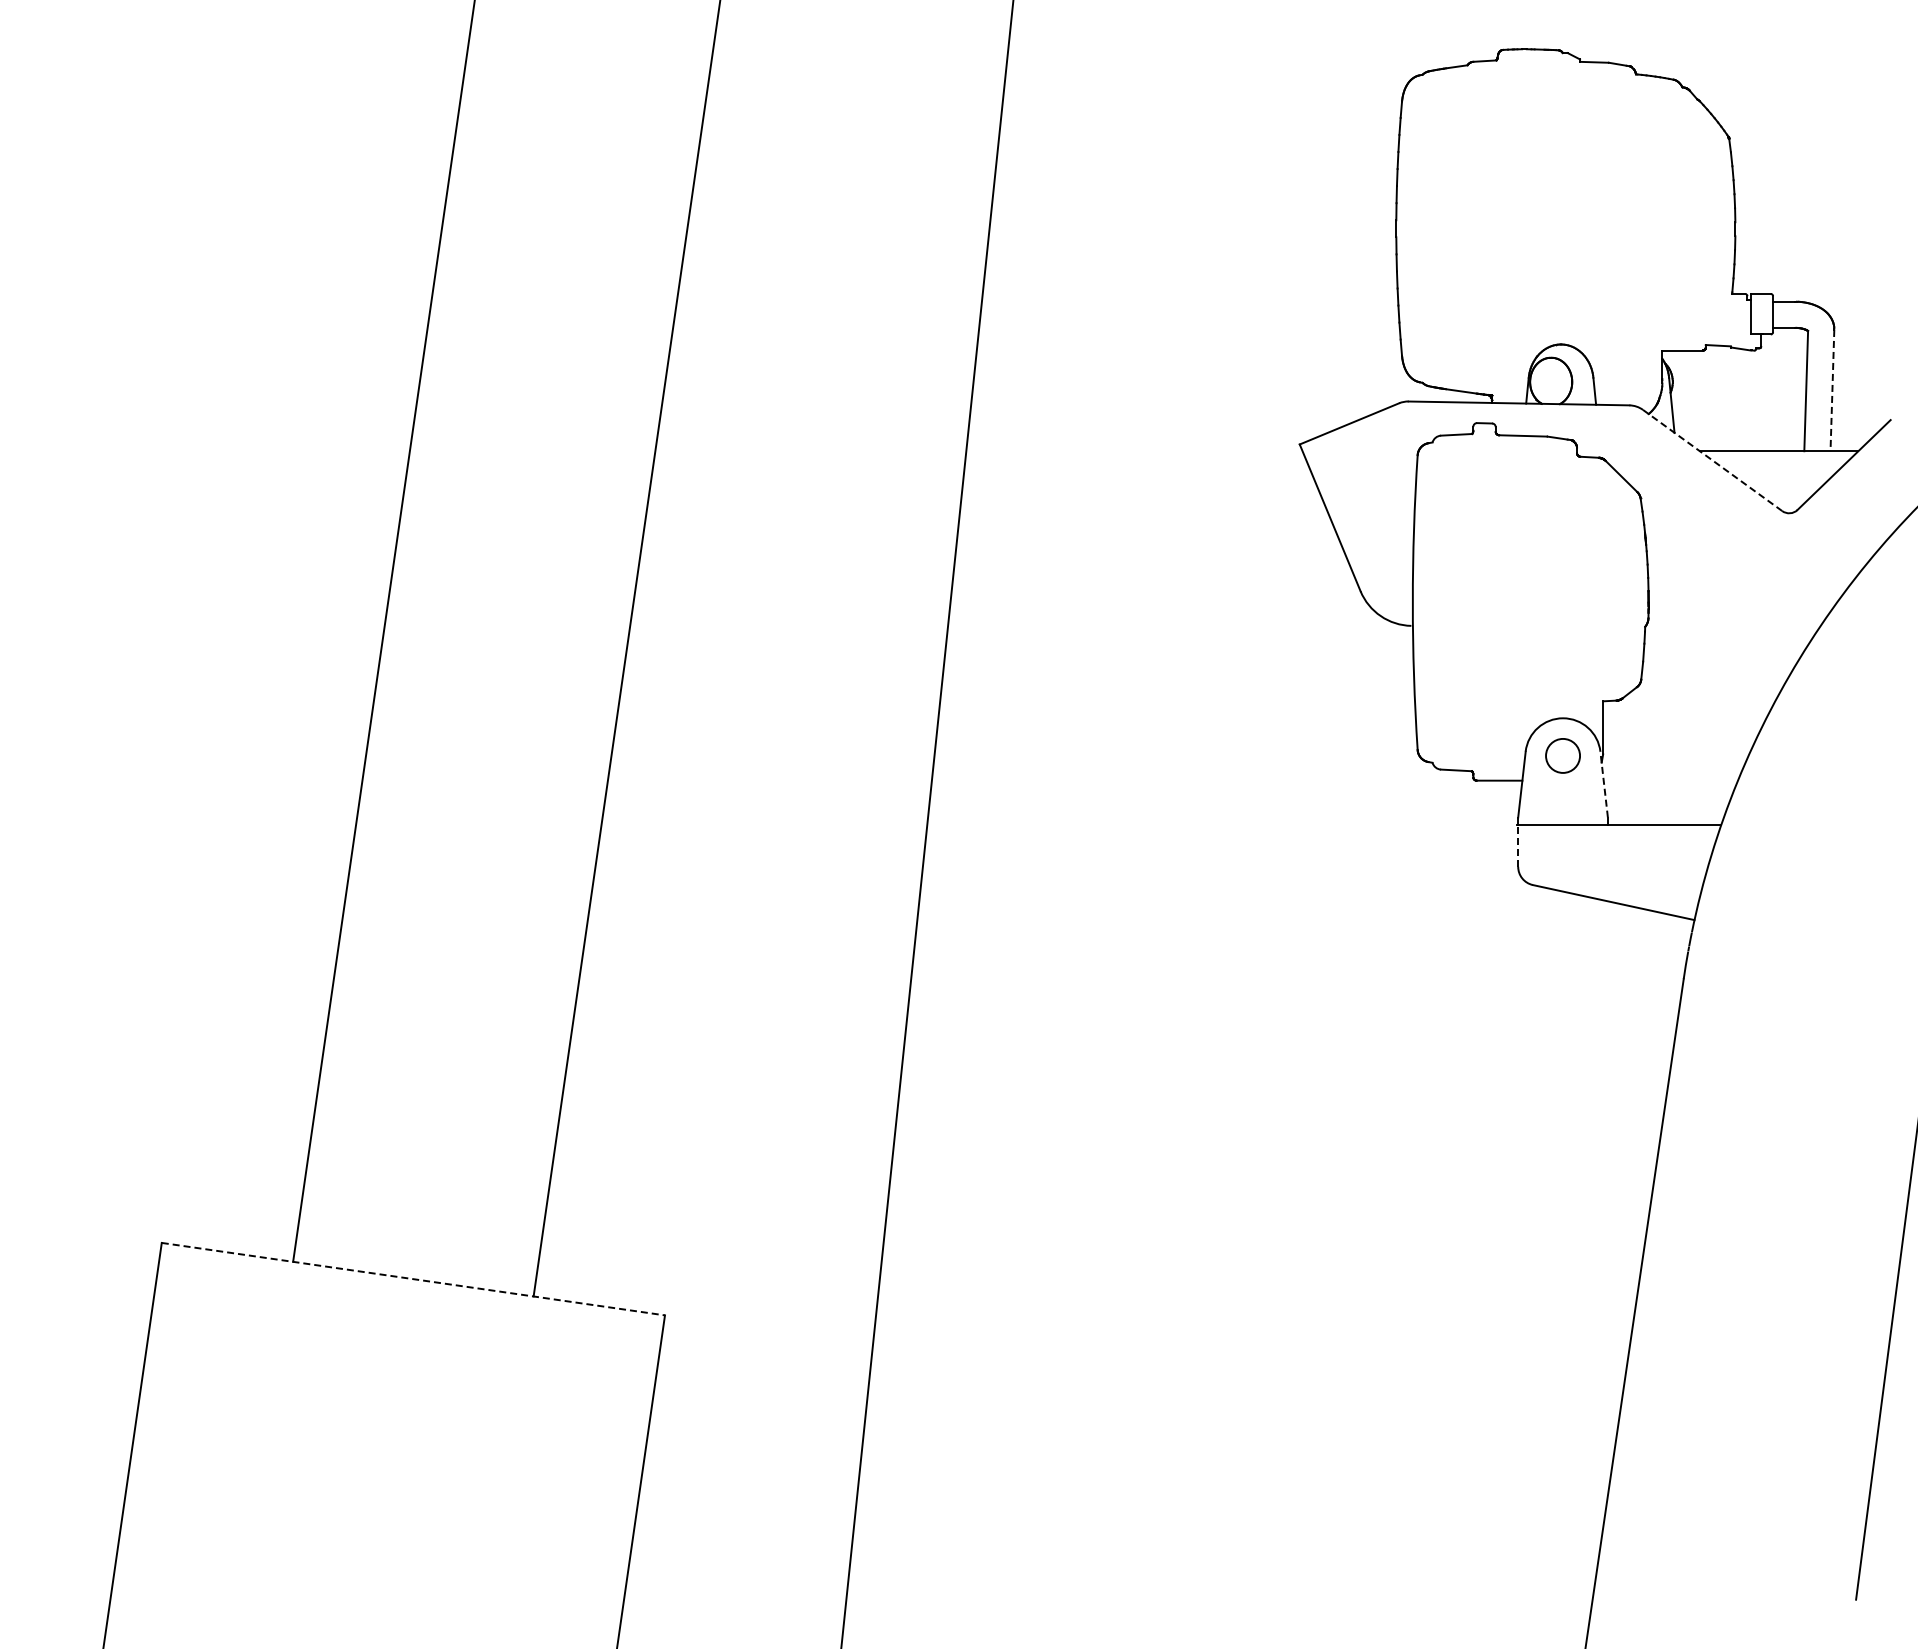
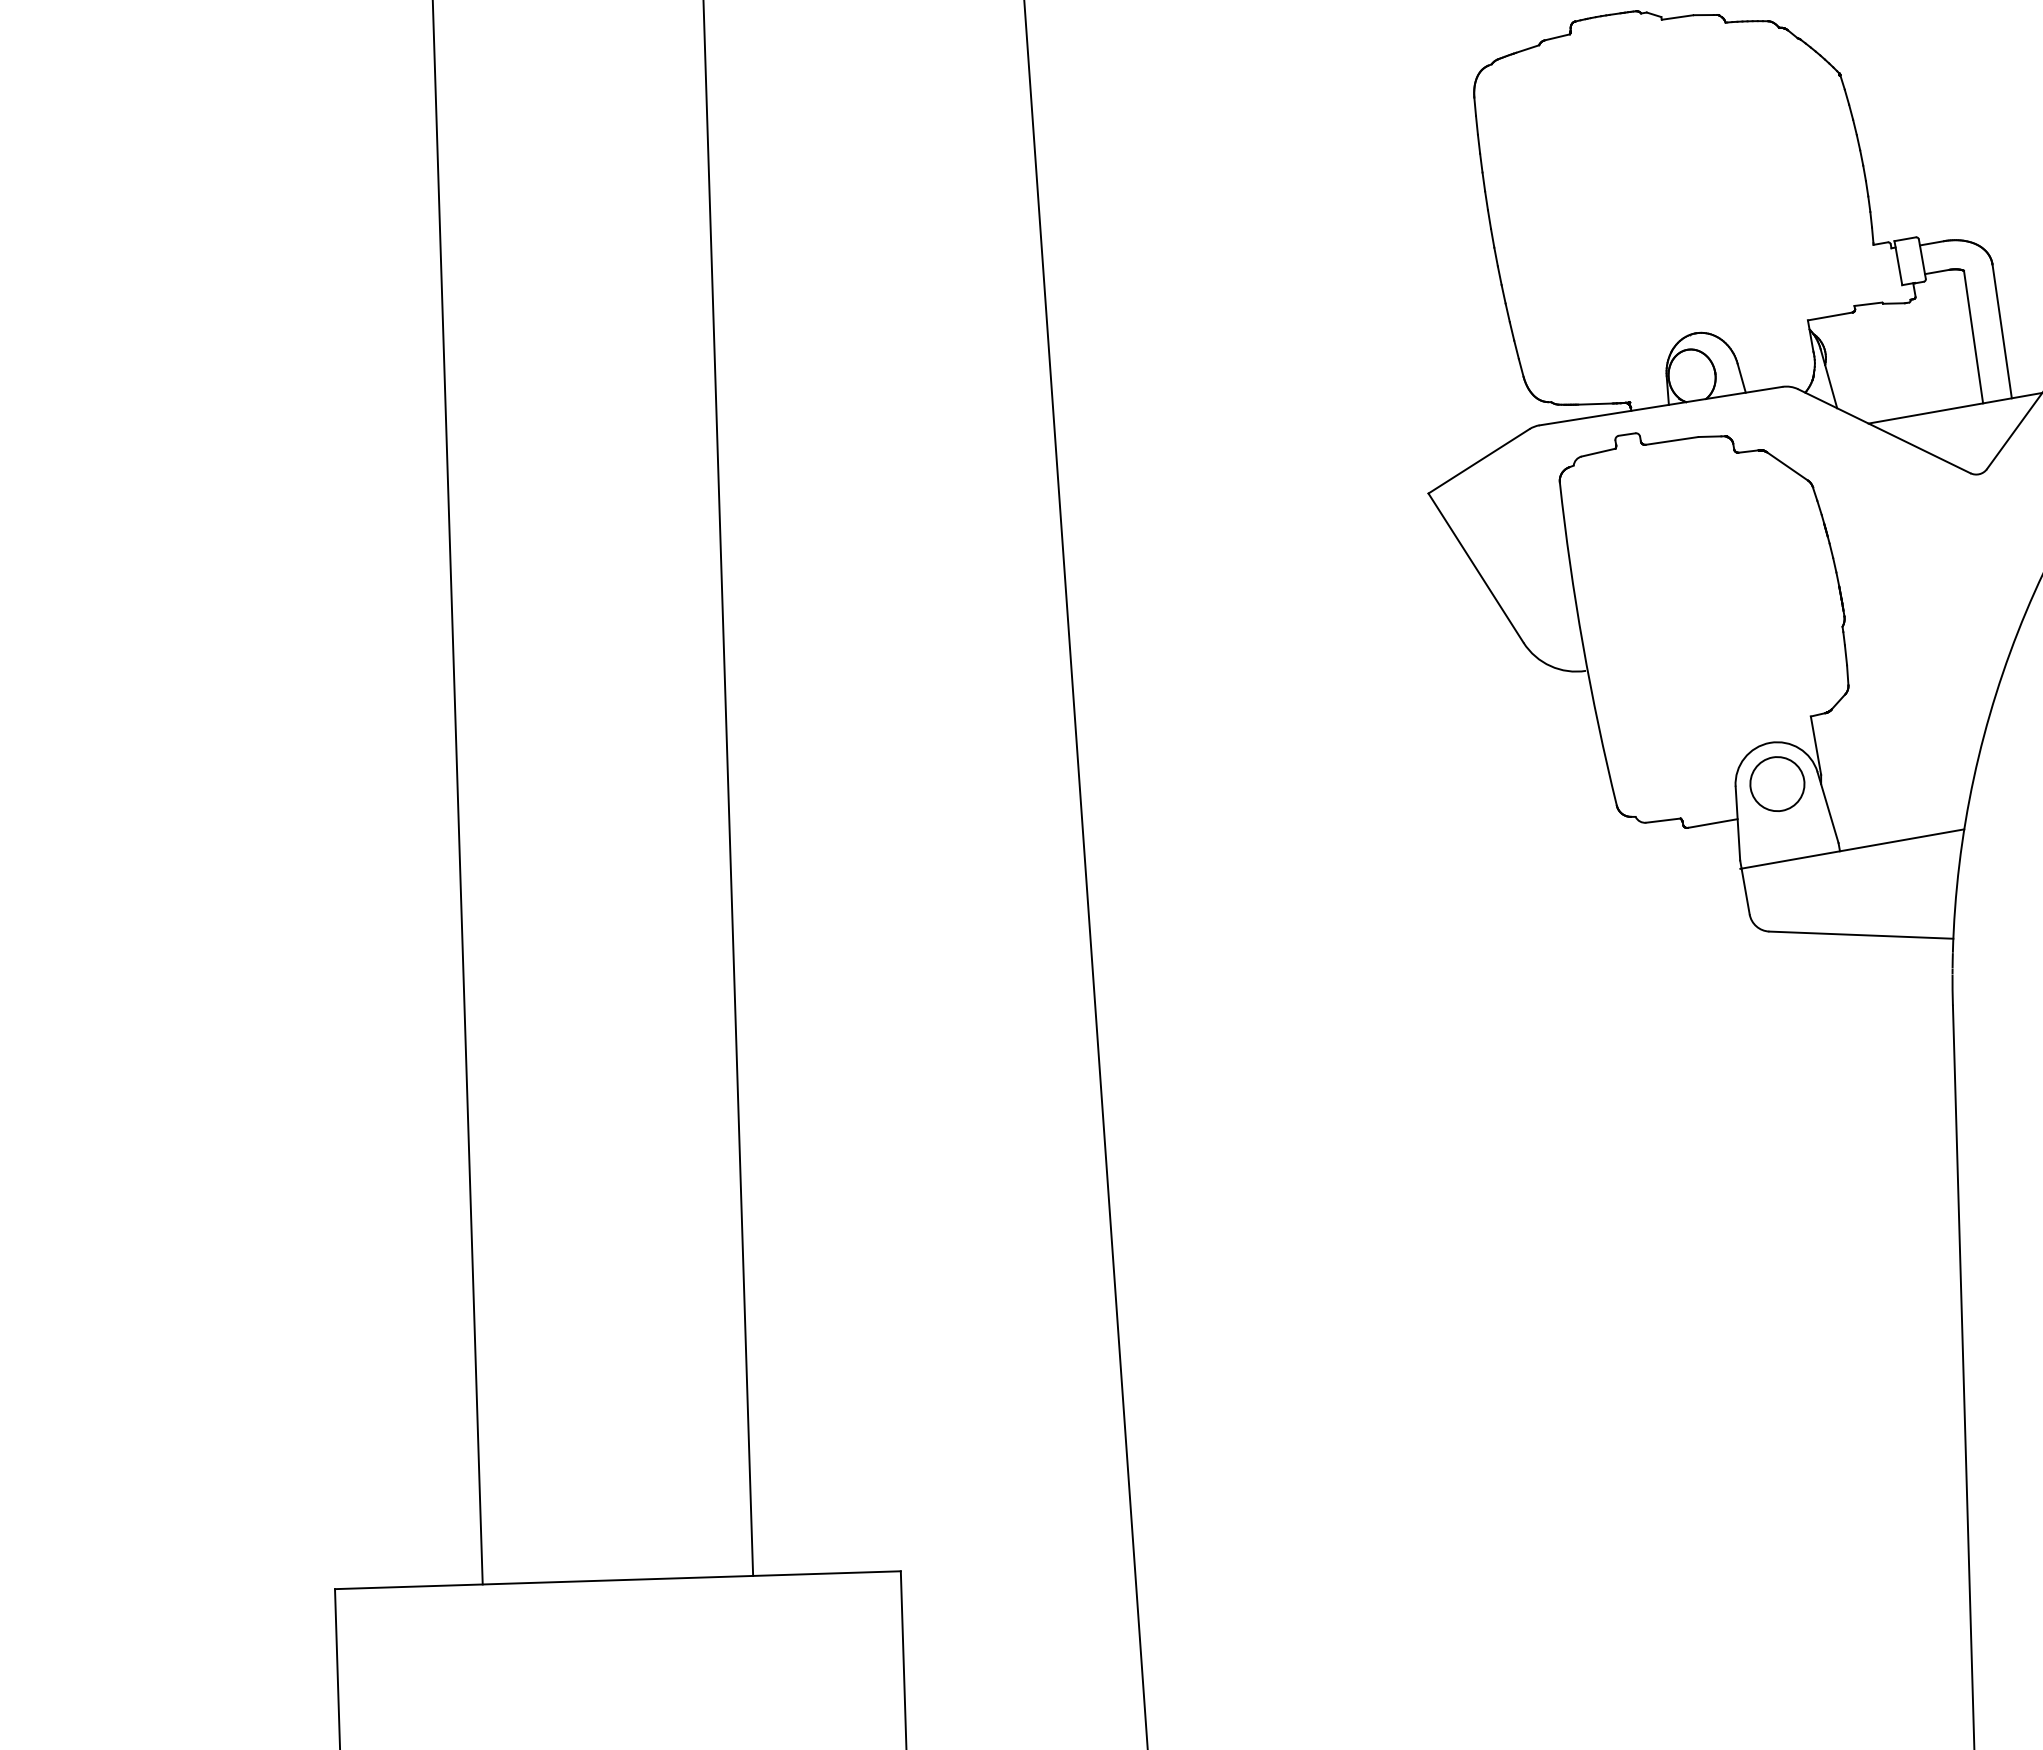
line: (1832, 390) -> (2002, 331), dashed -> solid
line: (1713, 460) -> (1885, 431), dashed -> solid
circle: (1562, 755) -> (1776, 783), size x1.43
line: (1604, 784) -> (1828, 807), dashed -> solid
line: (1518, 845) -> (1745, 890), dashed -> solid
line: (413, 1279) -> (618, 1580), dashed -> solid

